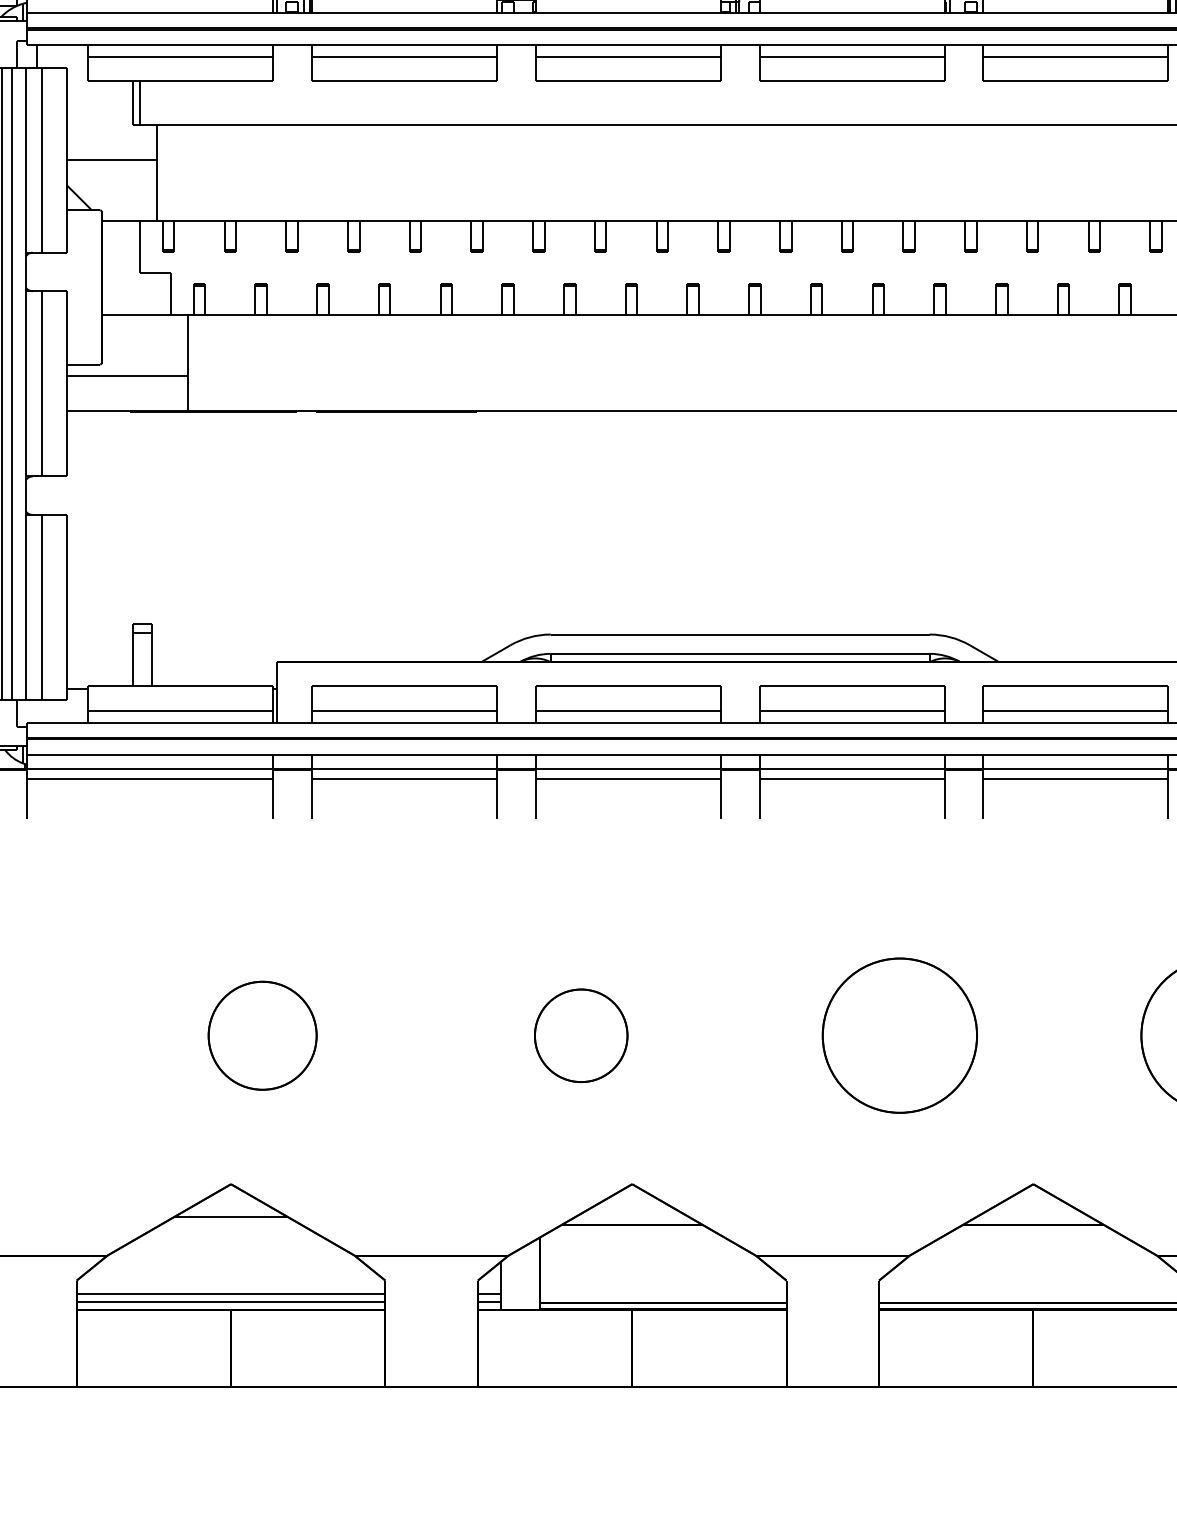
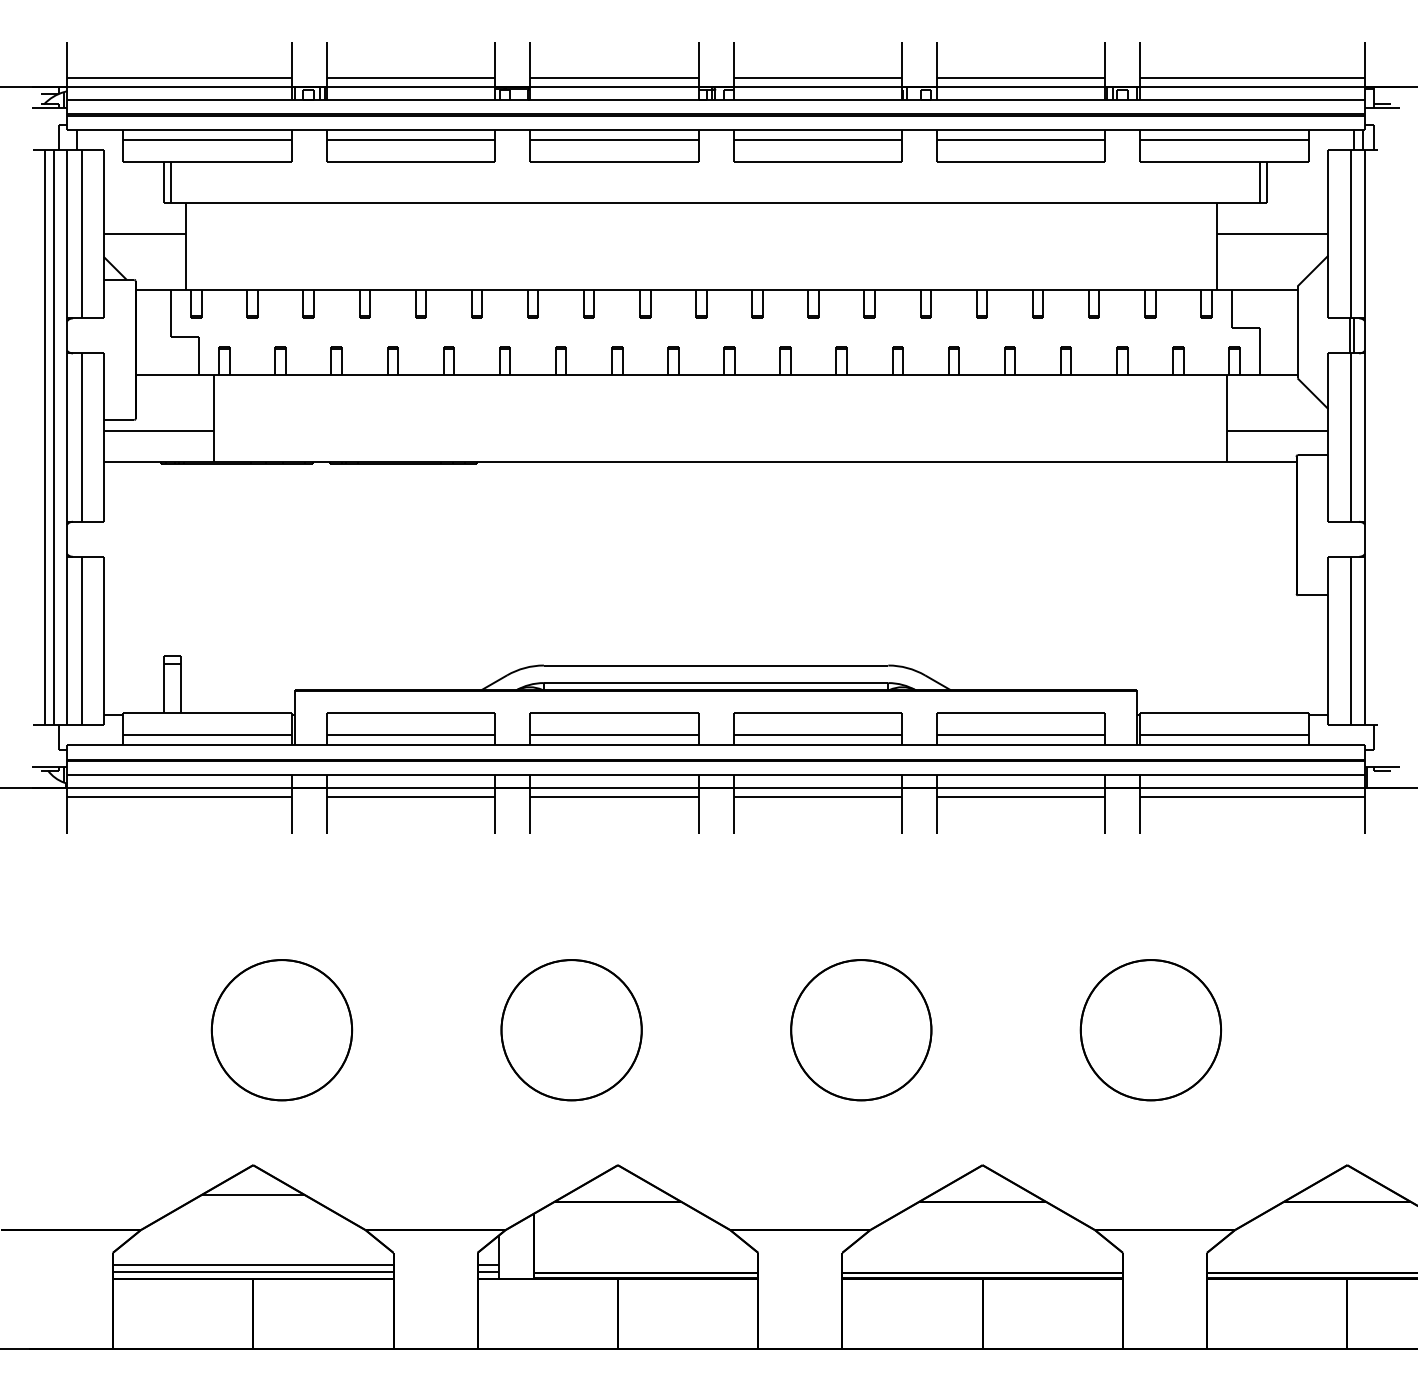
part: (262, 1036) -> (281, 1030), size x1.43
part: (581, 1036) -> (571, 1030), size x1.67

